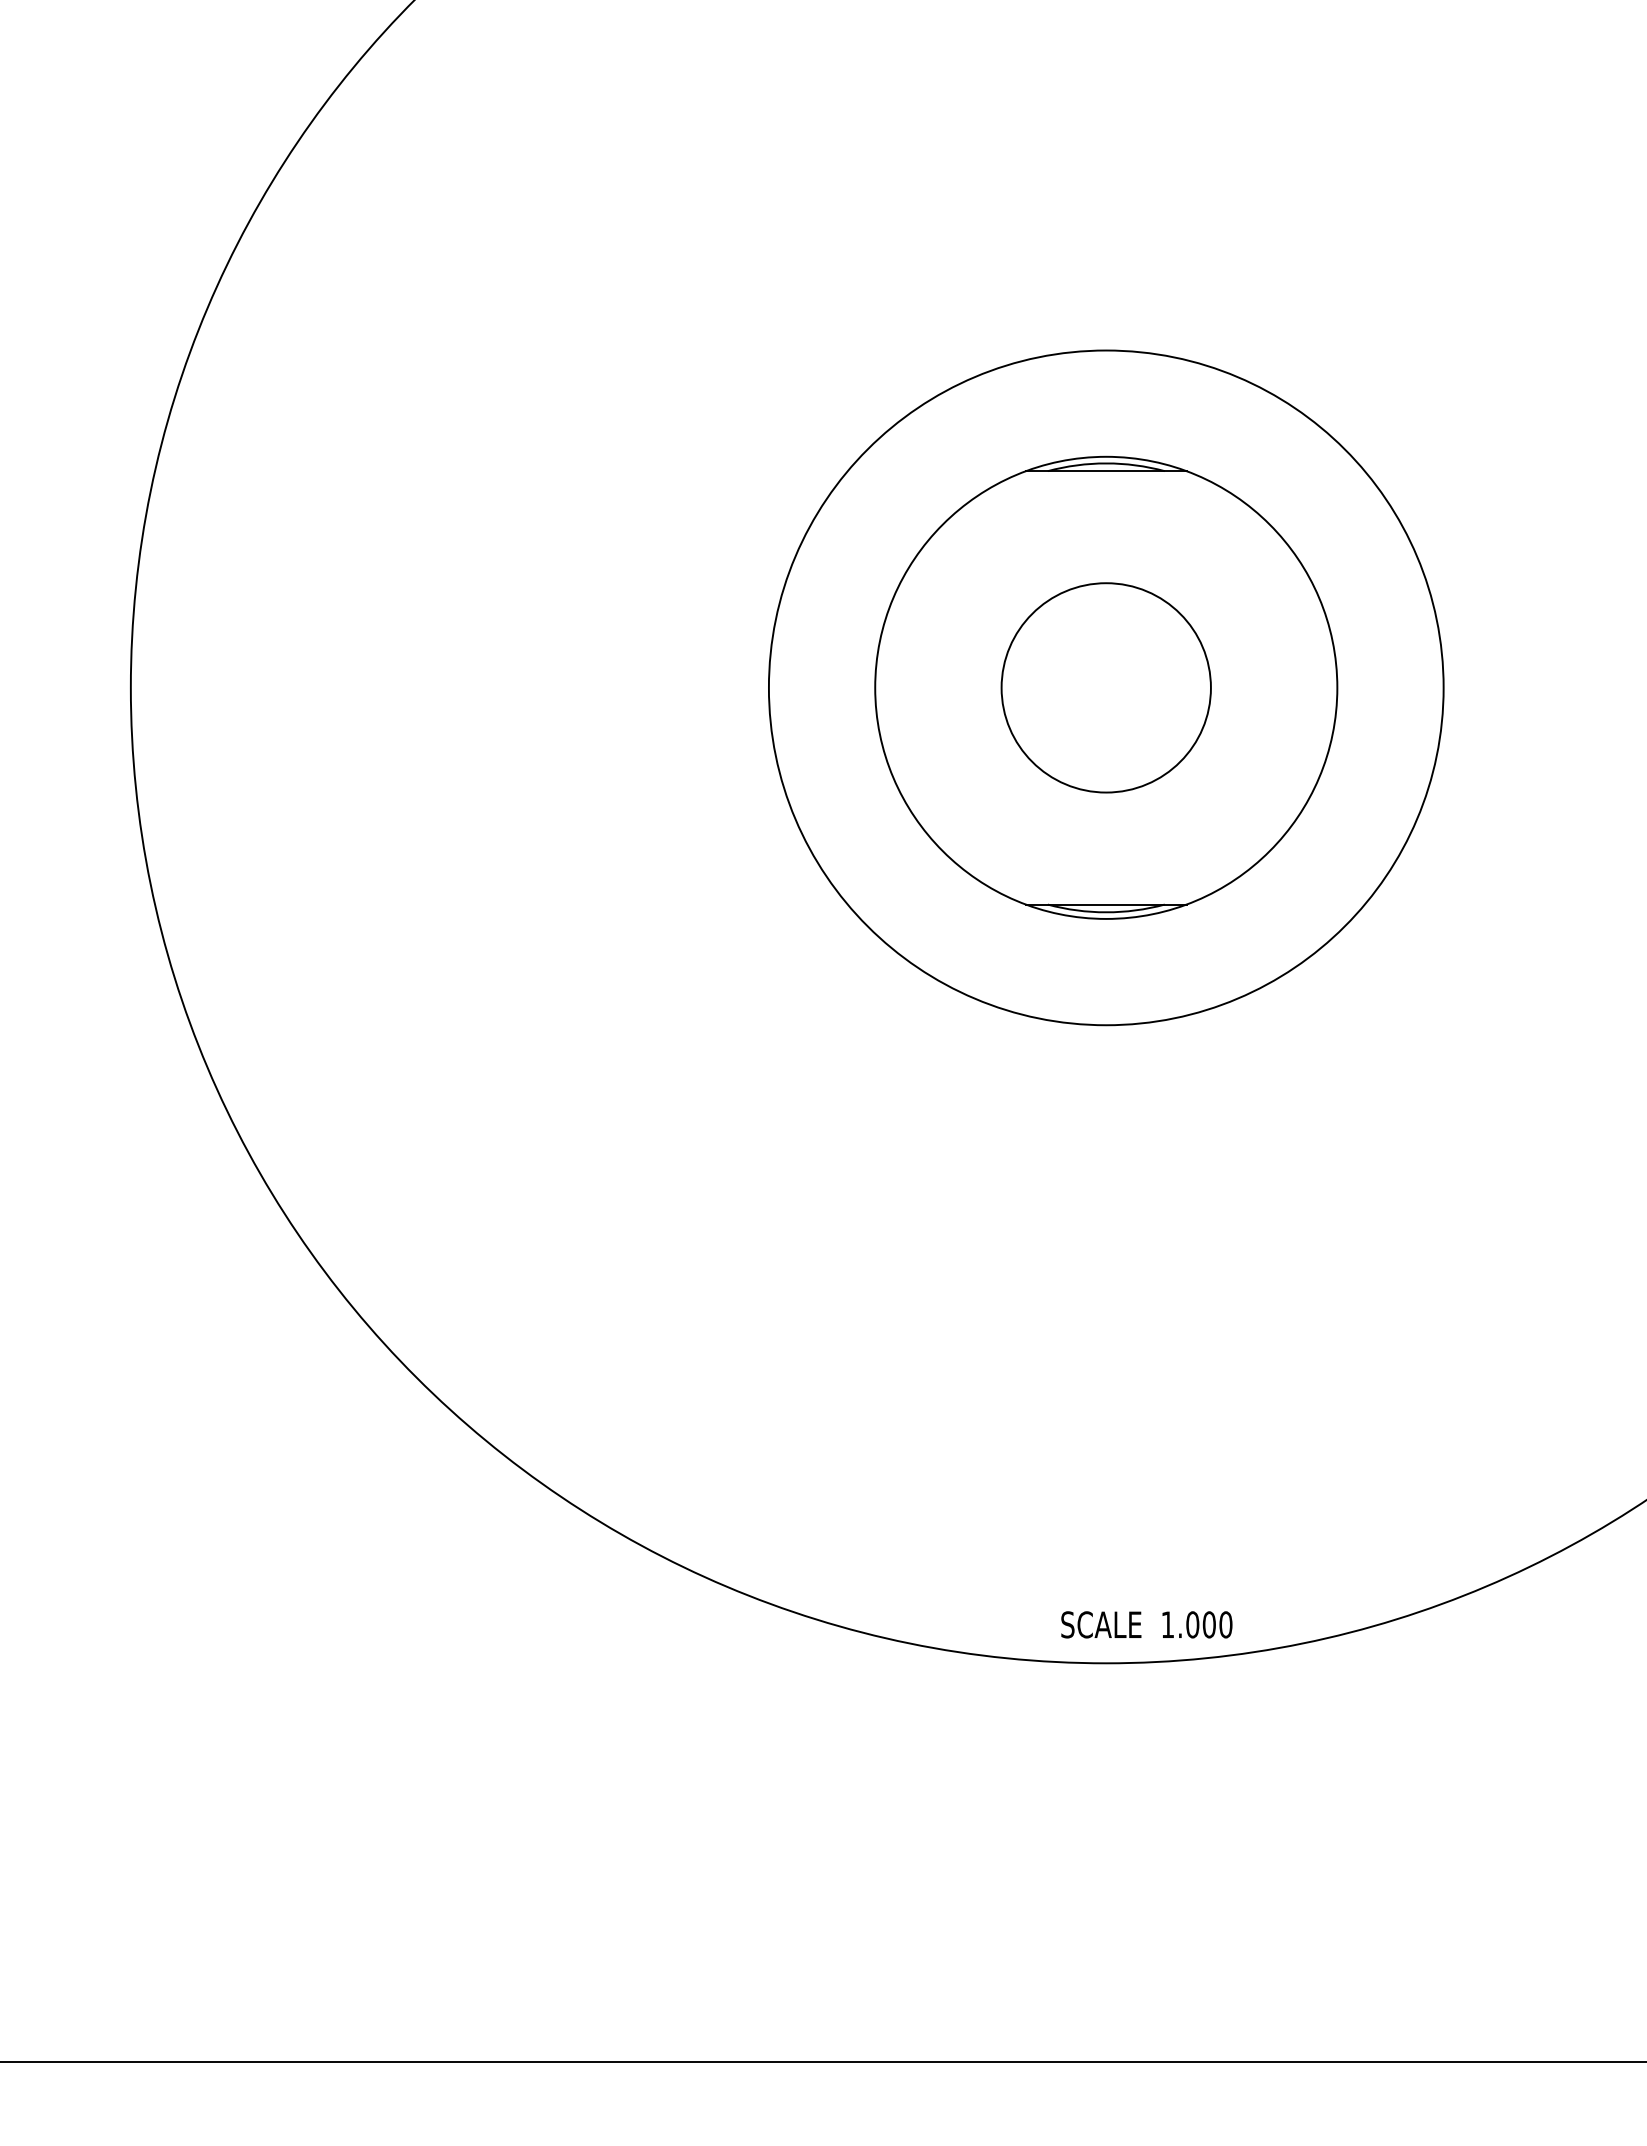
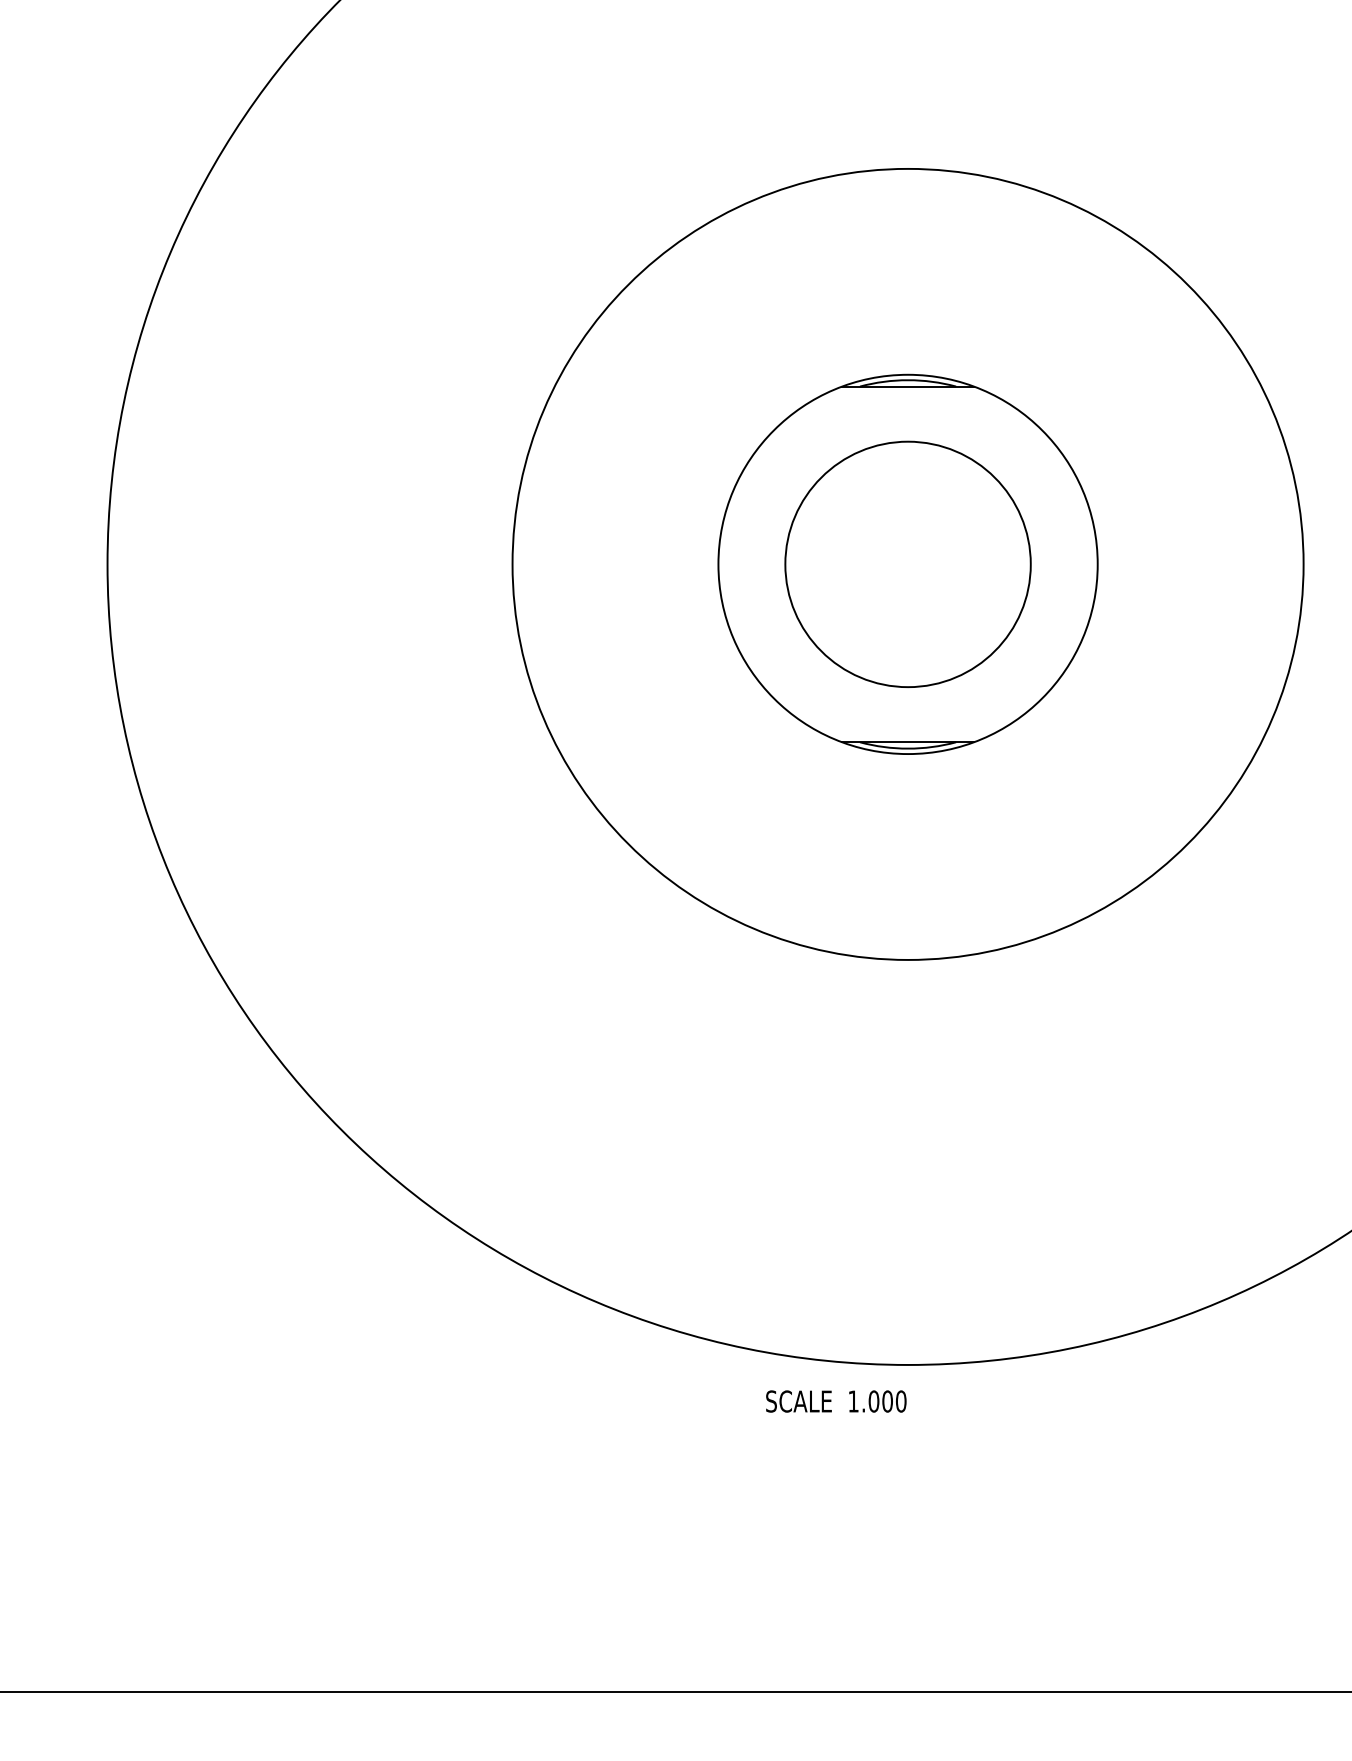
circle: (1105, 687) -> (907, 564), size x1.43
circle: (1106, 687) -> (908, 564), size x1.43
text: (1146, 1624) -> (836, 1401), moved

